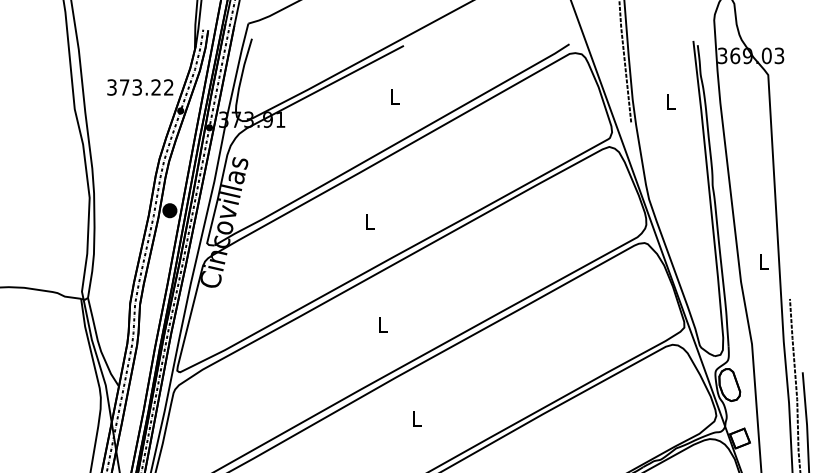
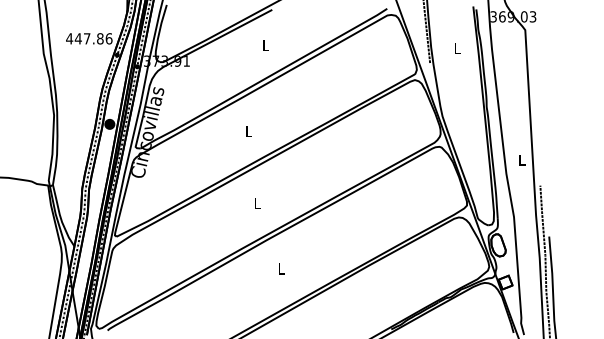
text: (140, 87) -> (89, 38), 373.22 -> 447.86

